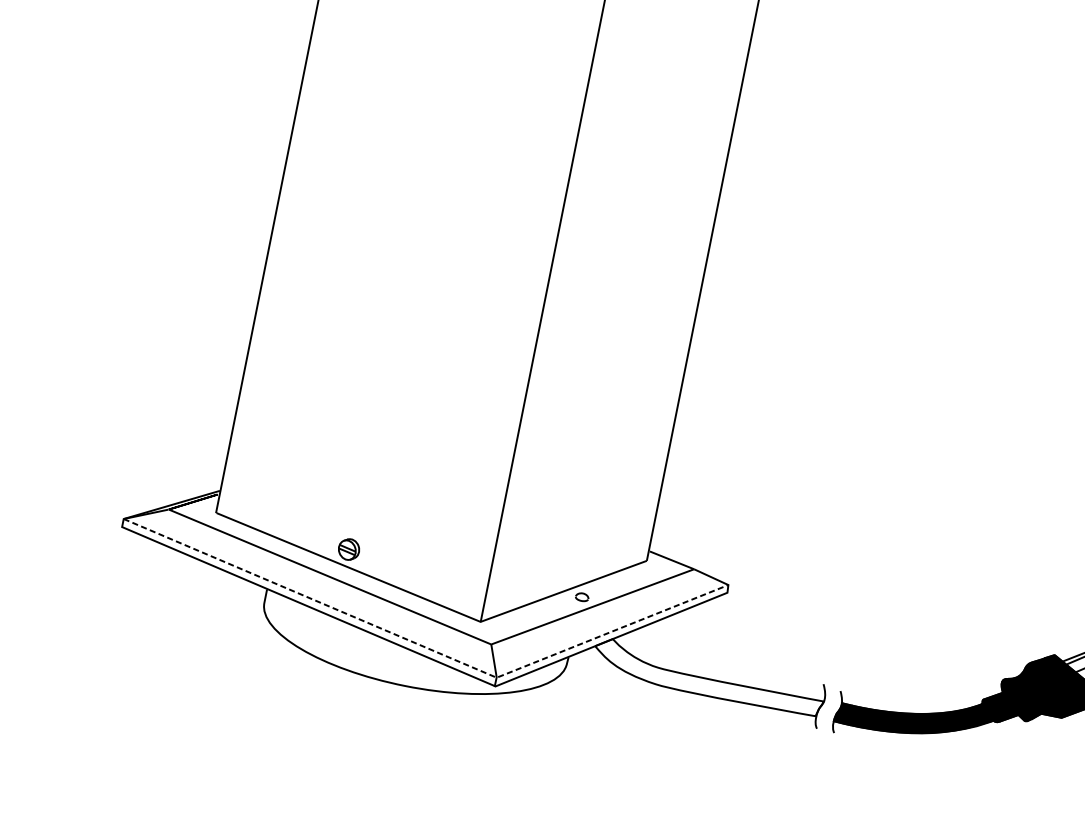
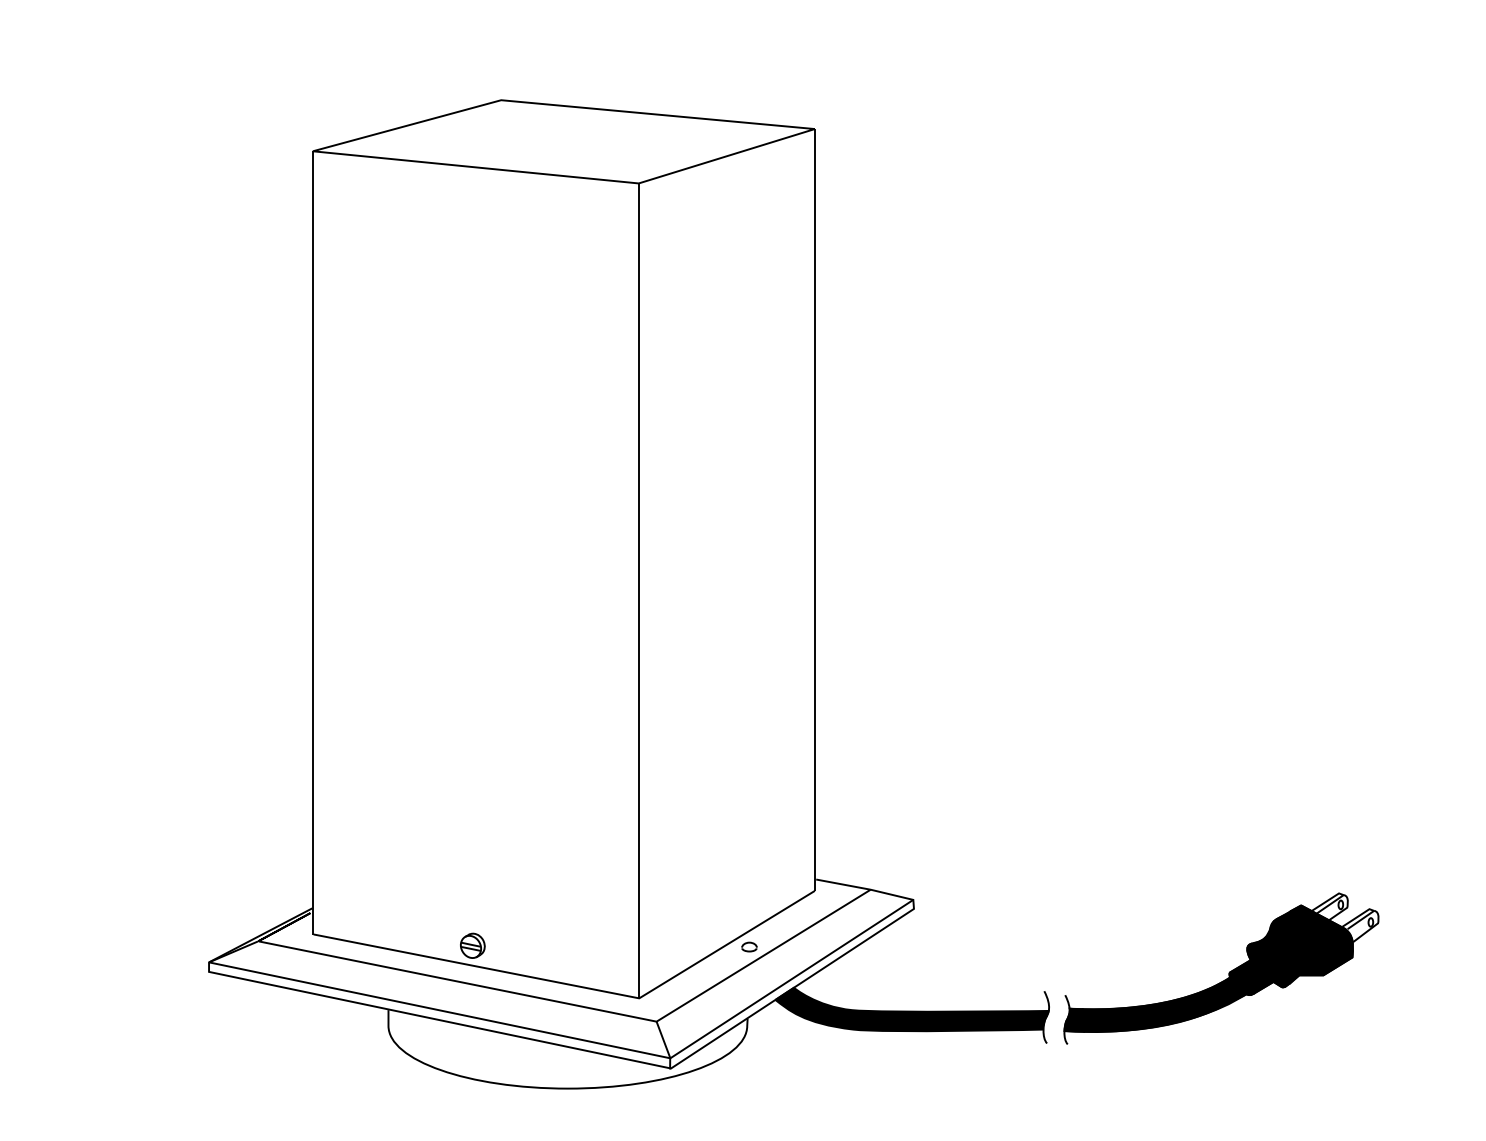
line: (425, 647) -> (582, 1040), dashed -> solid
fill: (708, 677) -> (911, 1009), added

